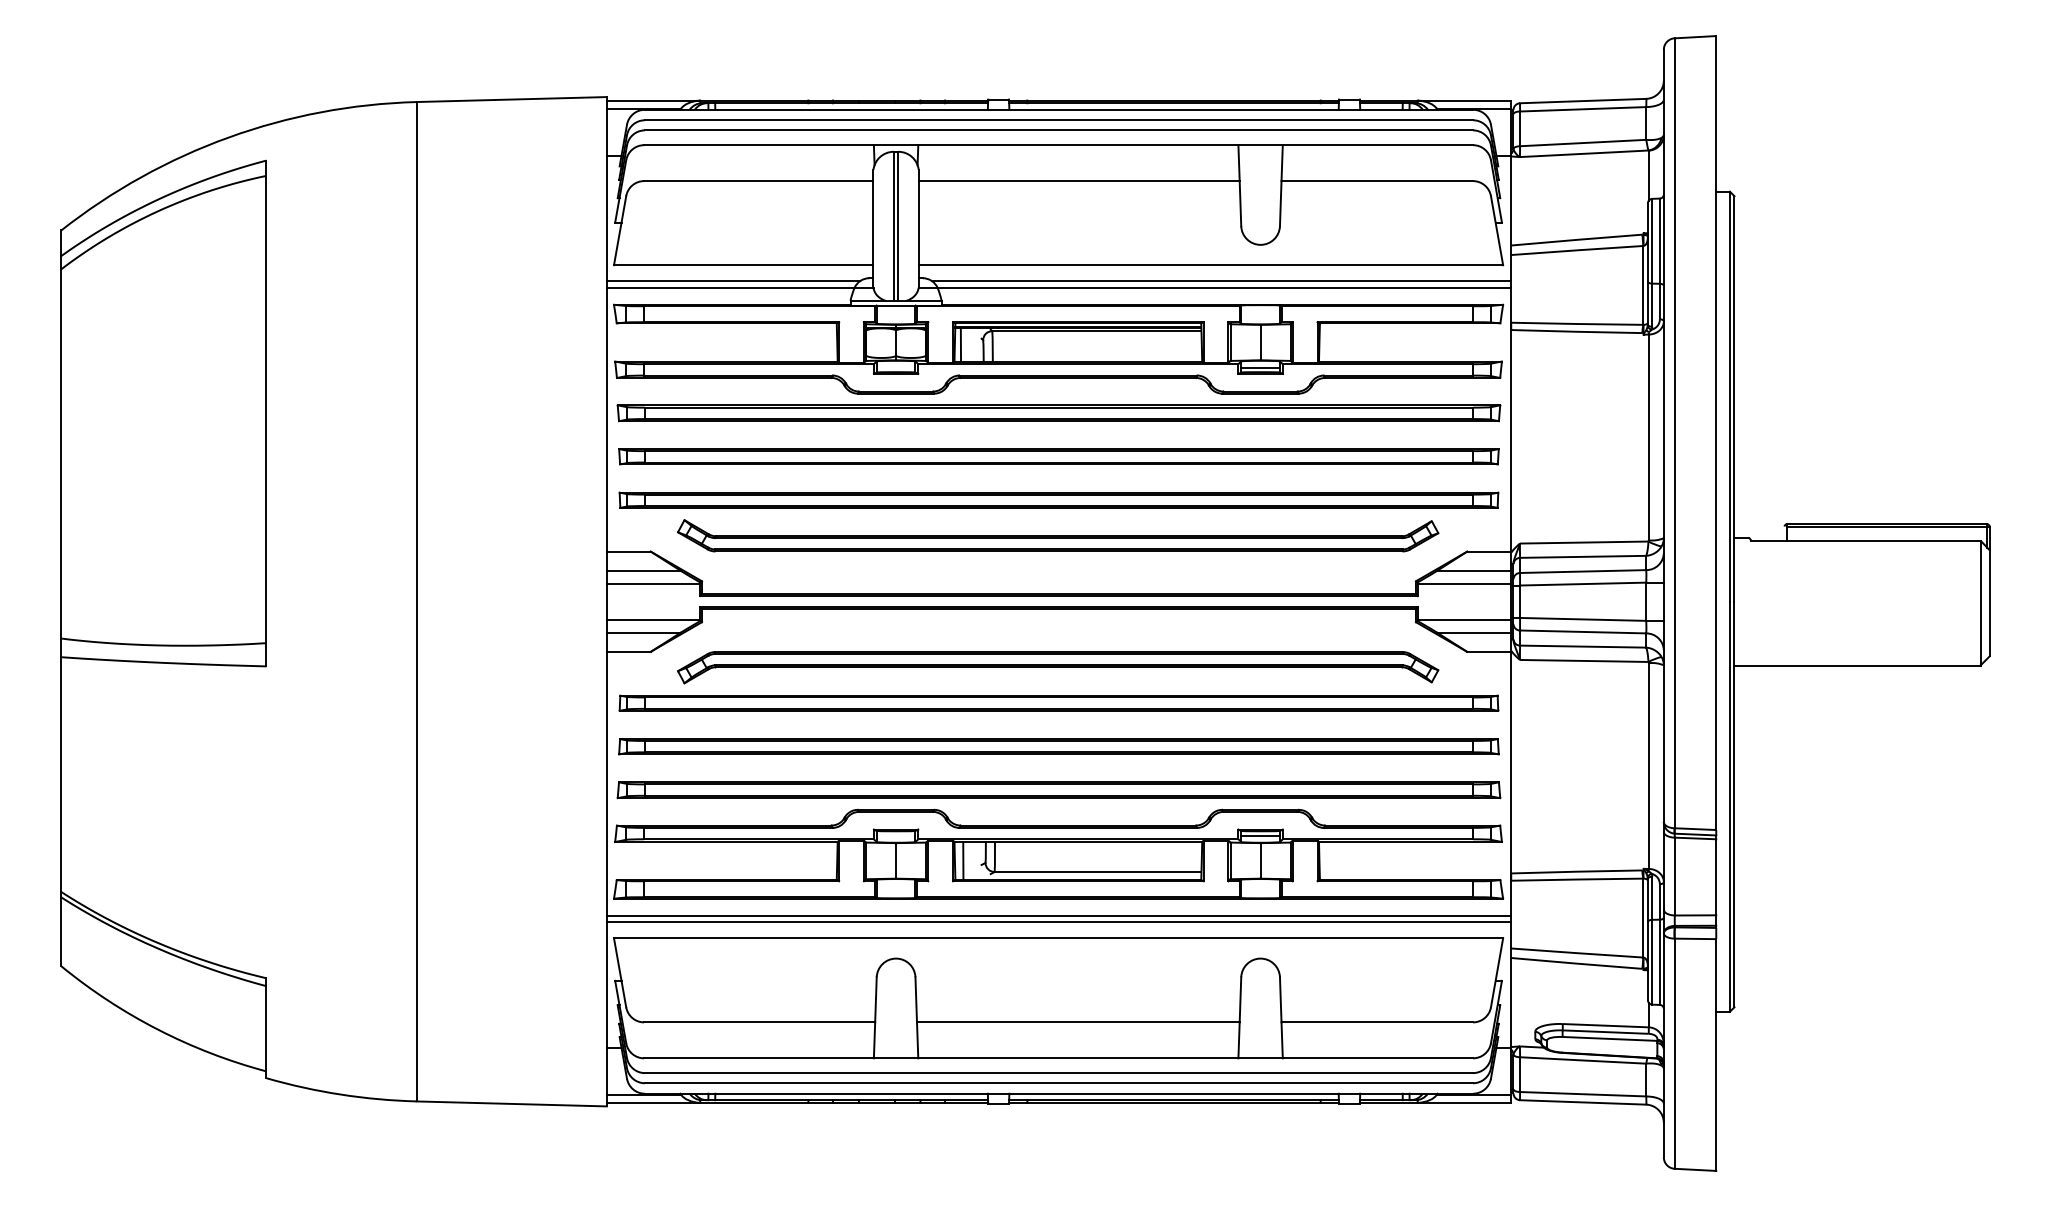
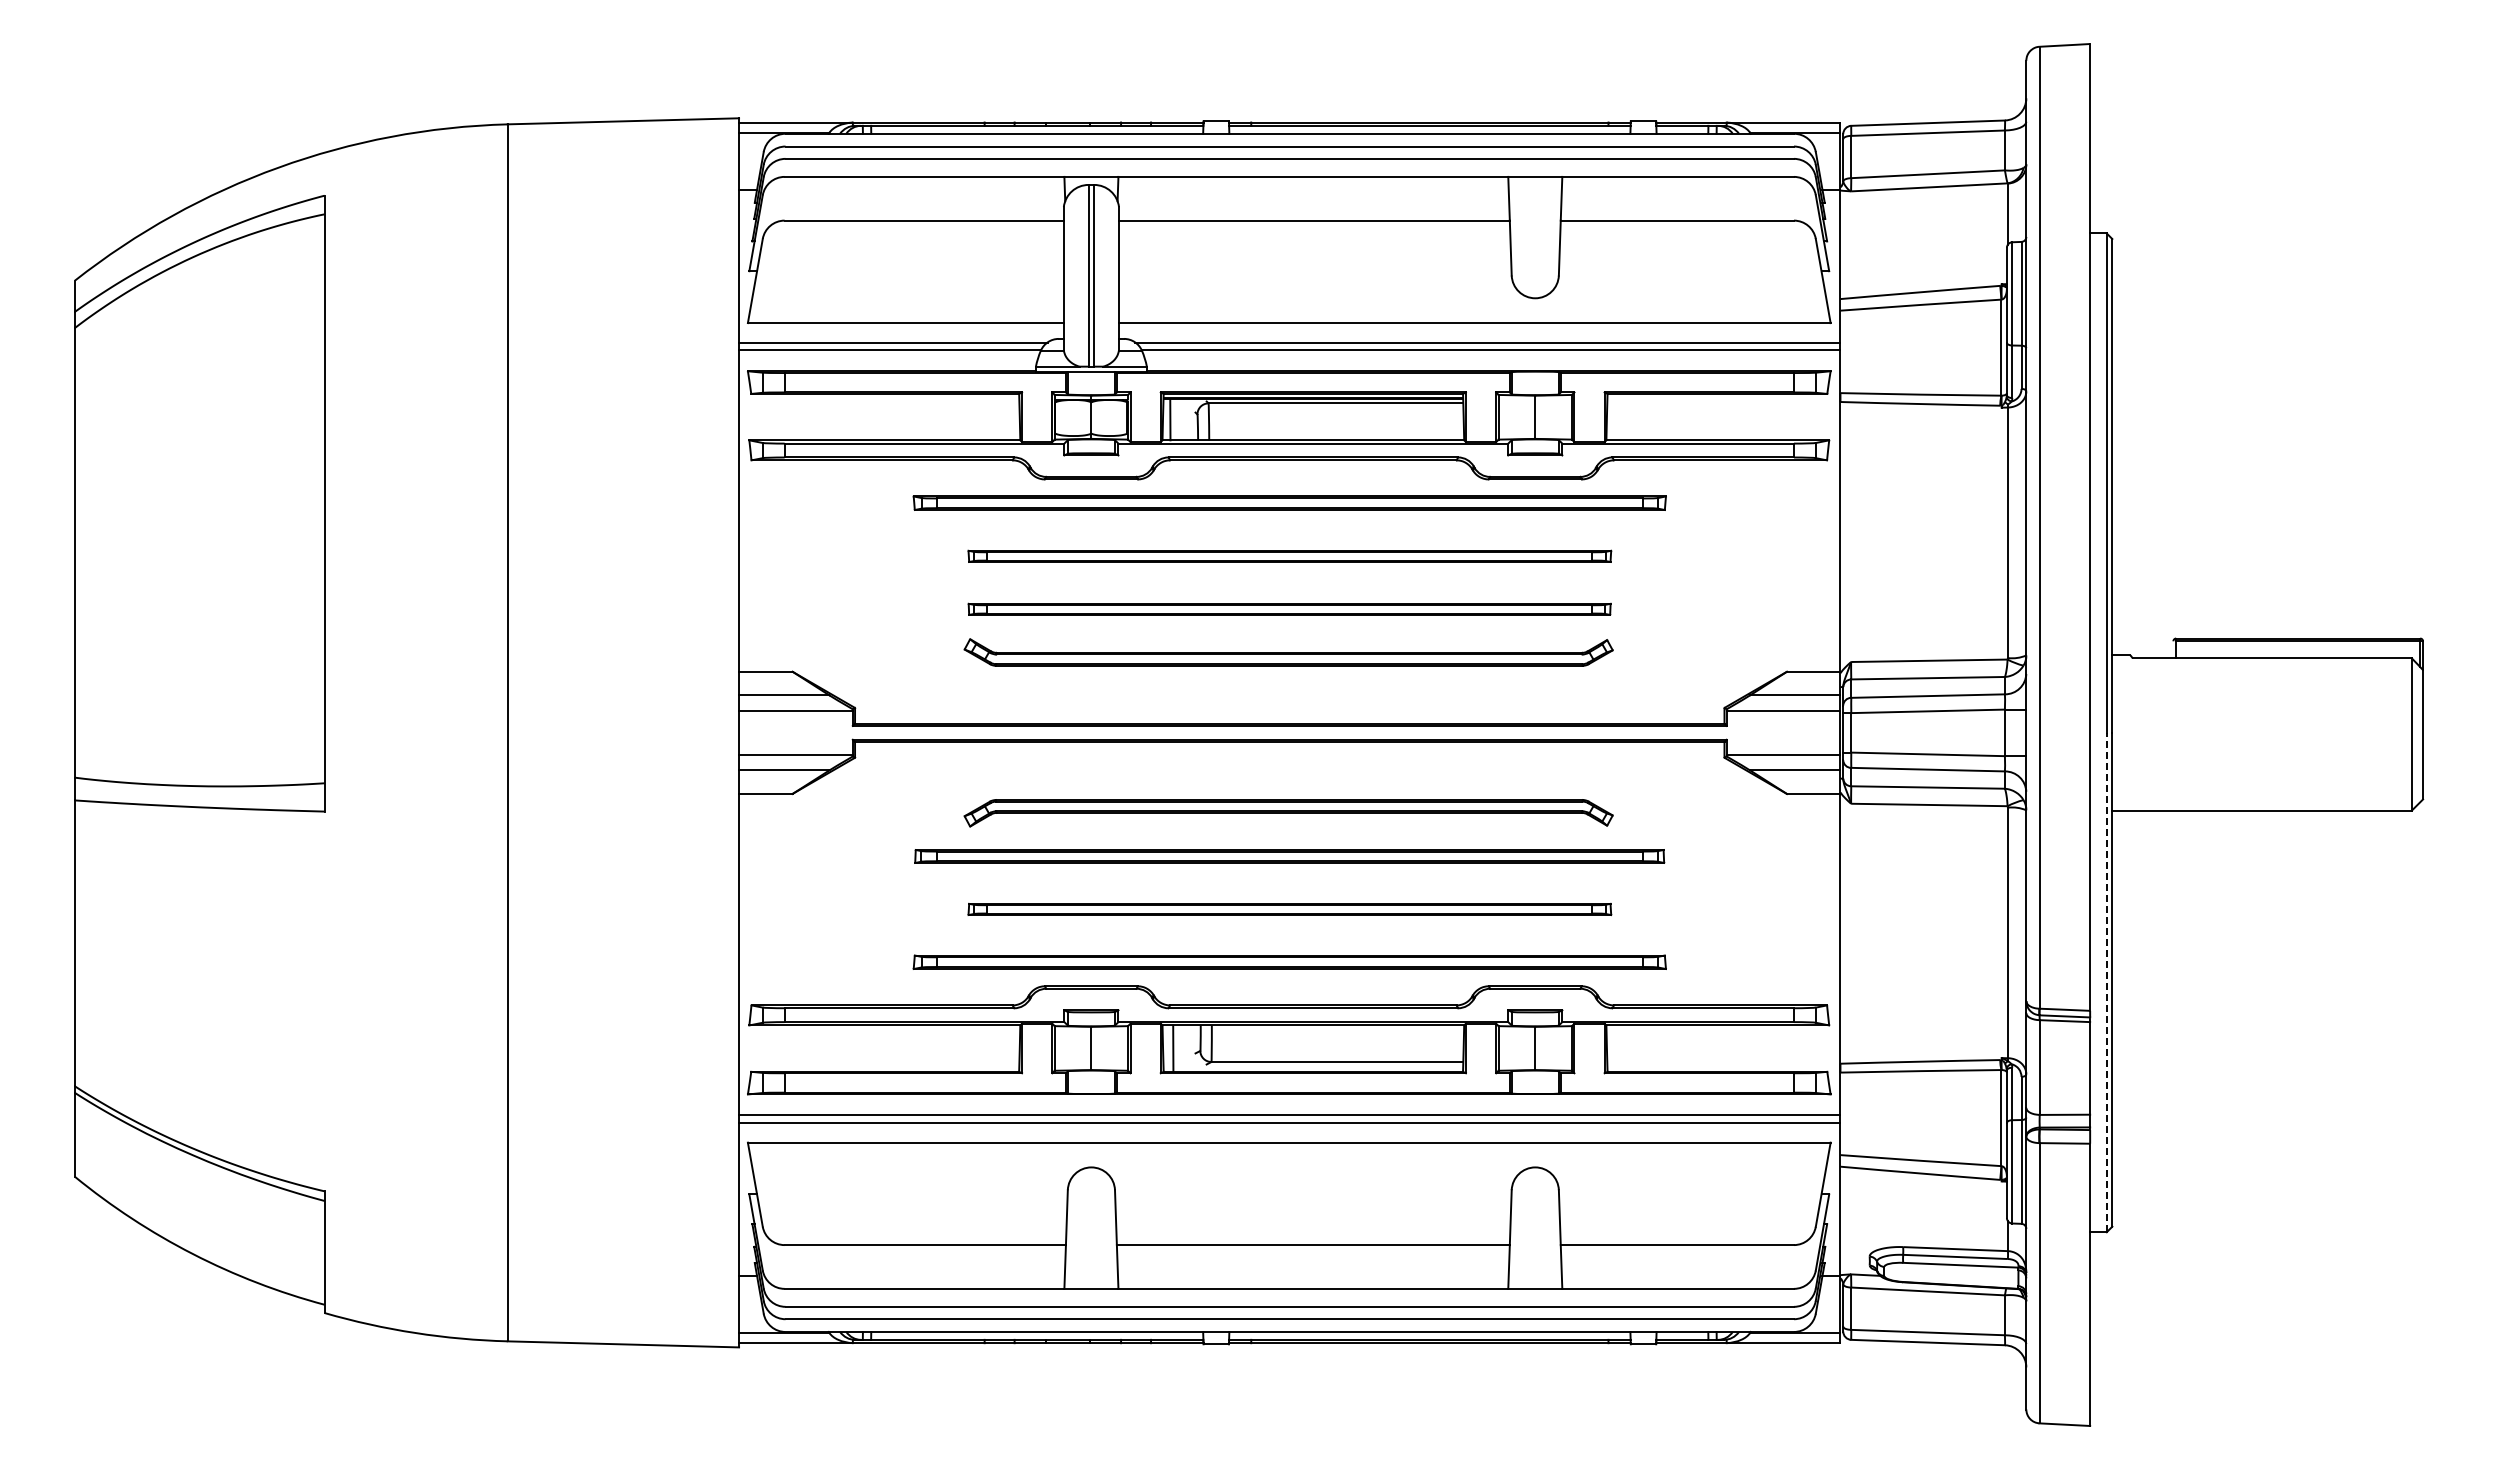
line: (1259, 367) -> (1534, 447), removed
part: (1058, 412) -> (1289, 502), size x0.7
part: (1058, 456) -> (1289, 556), size x0.6
part: (1058, 500) -> (1289, 609), size x0.6
part: (1057, 535) -> (1288, 652), size x0.7
part: (1057, 667) -> (1288, 813), size x0.7
part: (1058, 703) -> (1289, 856), size x0.7
part: (1058, 746) -> (1289, 909), size x0.6
part: (1058, 789) -> (1289, 961), size x0.7
line: (1729, 806) -> (2106, 982), solid -> dashed
line: (1259, 835) -> (1534, 1017), removed

